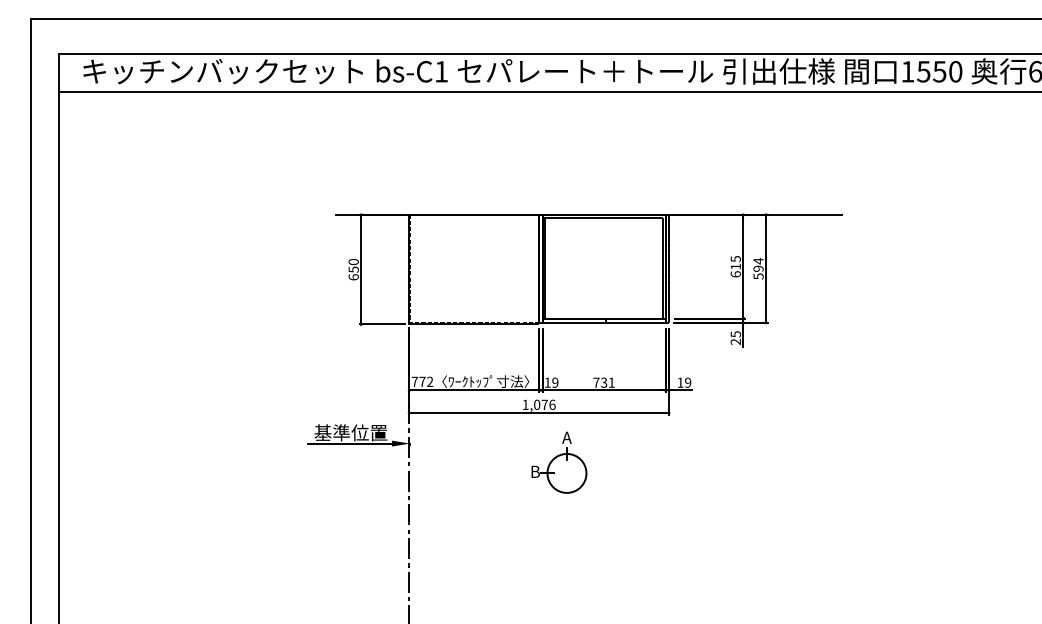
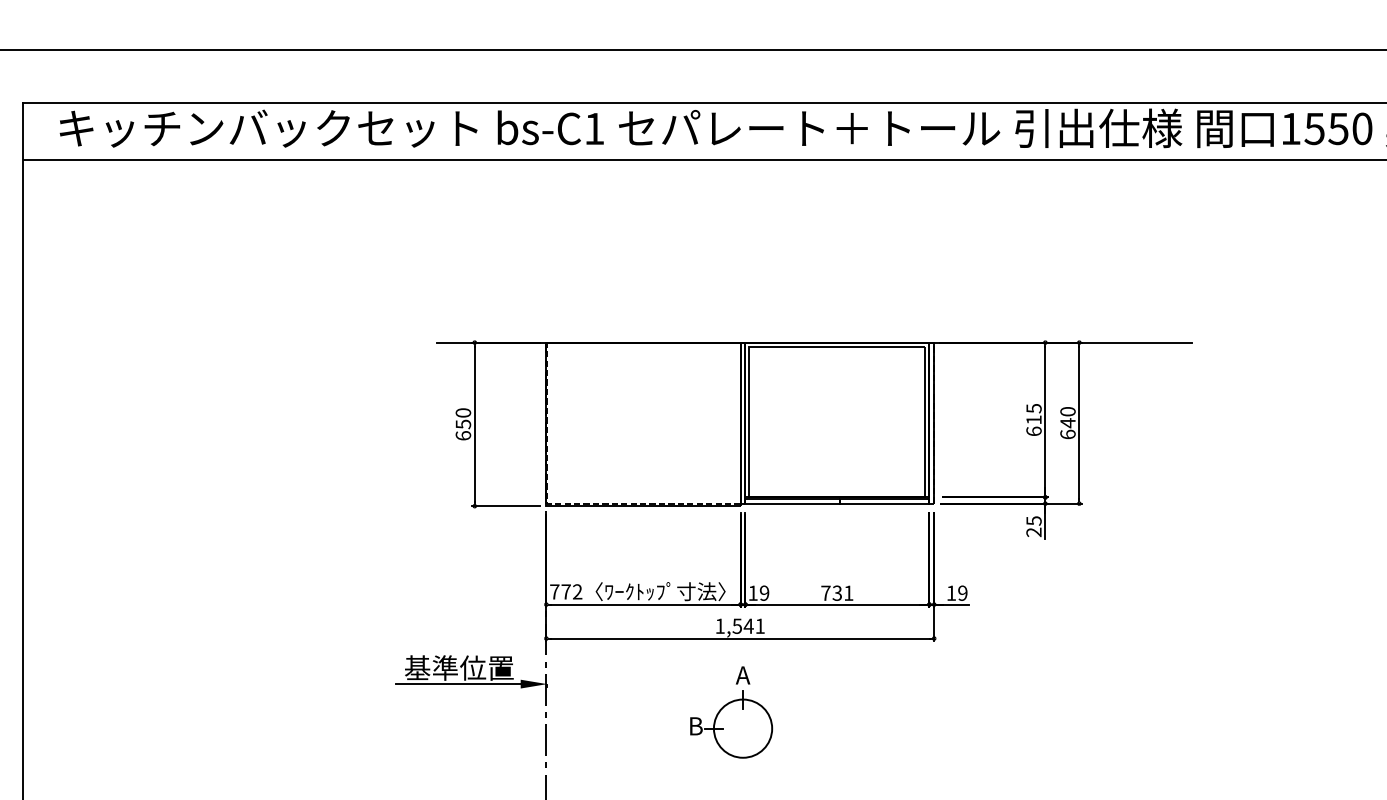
text: (758, 268) -> (1067, 422), 594 -> 640
text: (544, 404) -> (748, 625), 1,076 -> 1,541
part: (559, 462) -> (731, 712), moved

